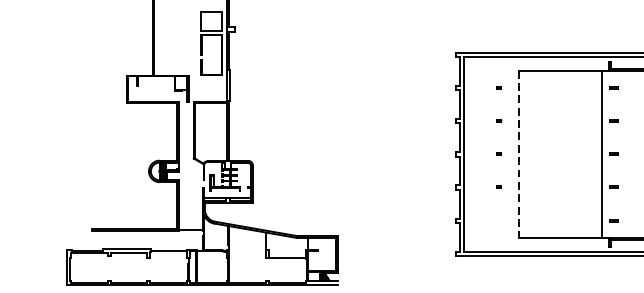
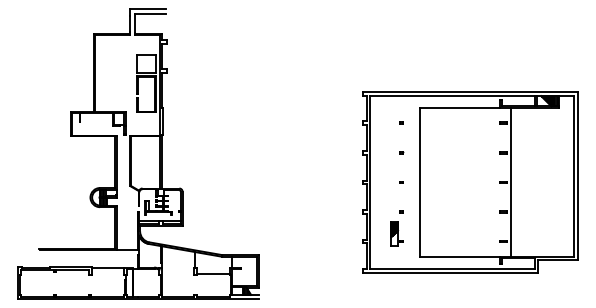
line: (518, 154) -> (419, 182), dashed -> solid
line: (602, 154) -> (510, 182), moved
part: (493, 211) -> (396, 233), added

